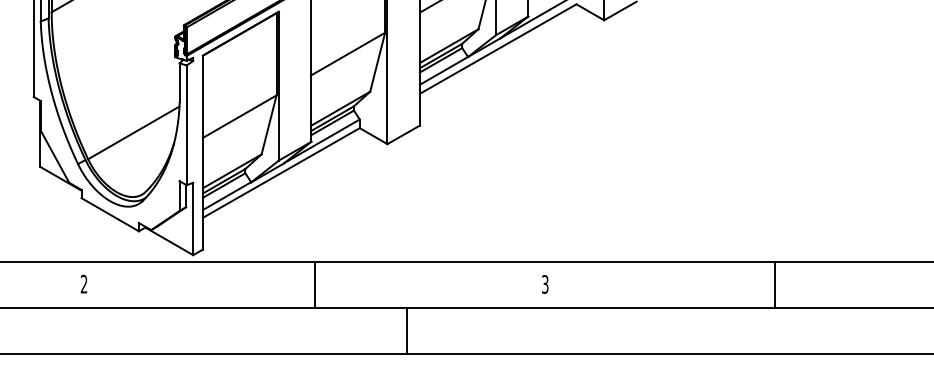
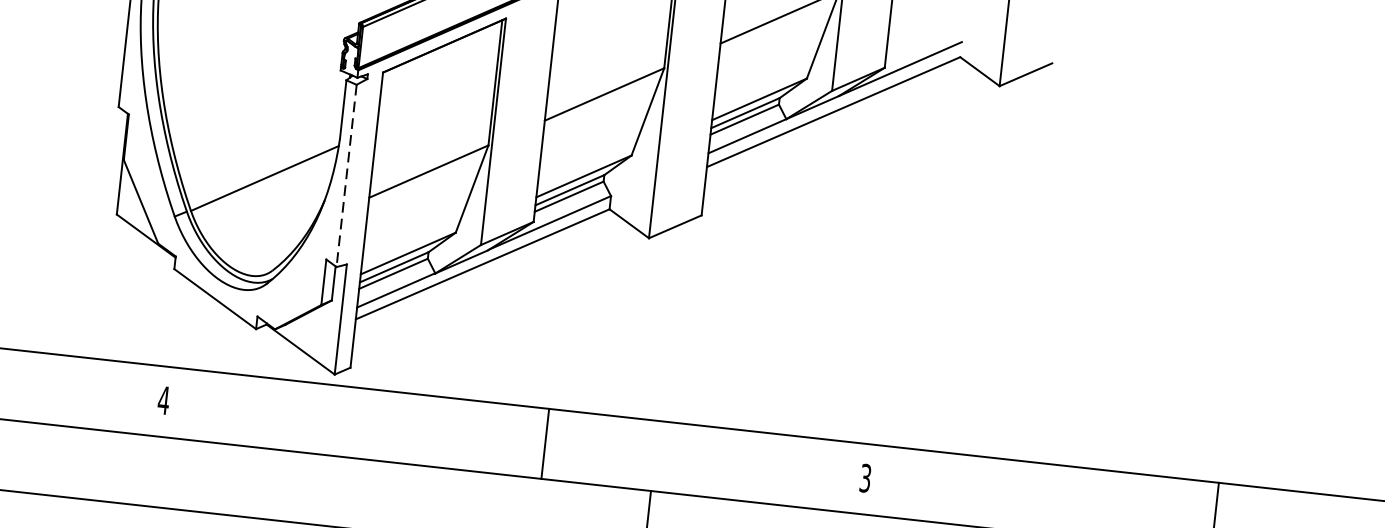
line: (186, 125) -> (346, 176), solid -> dashed
text: (83, 283) -> (162, 399), 2 -> 4
line: (314, 285) -> (544, 444), moved

